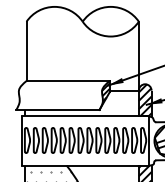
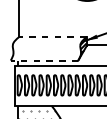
line: (68, 80) -> (53, 36), solid -> dashed
line: (57, 109) -> (44, 60), solid -> dashed

